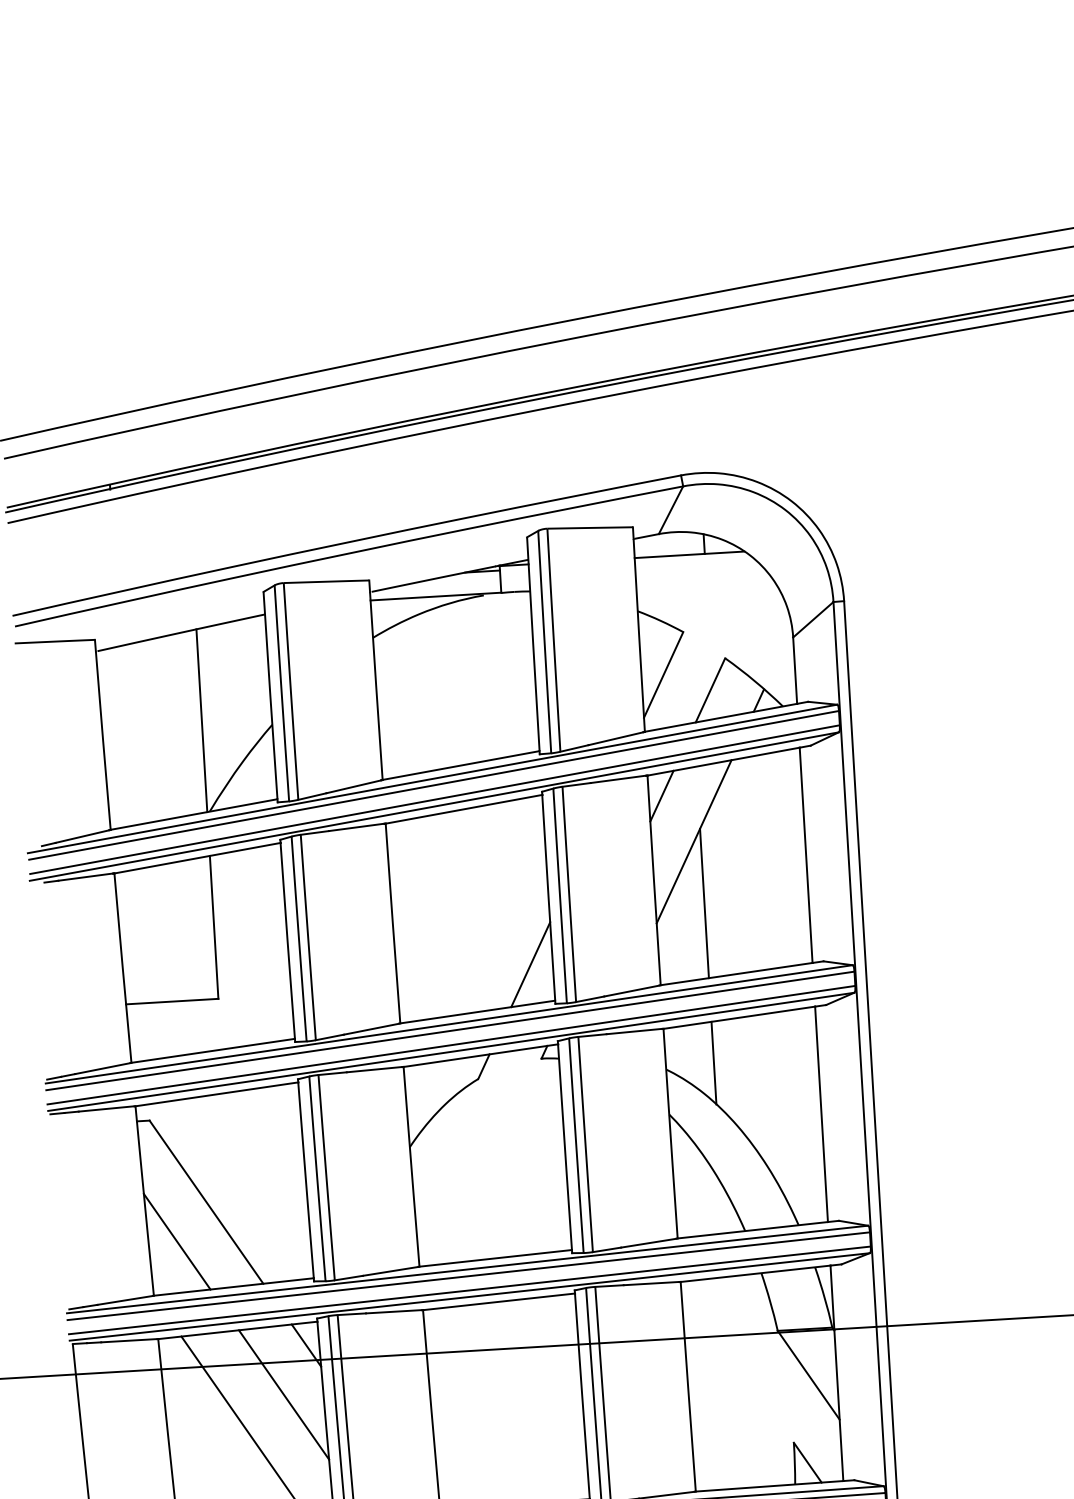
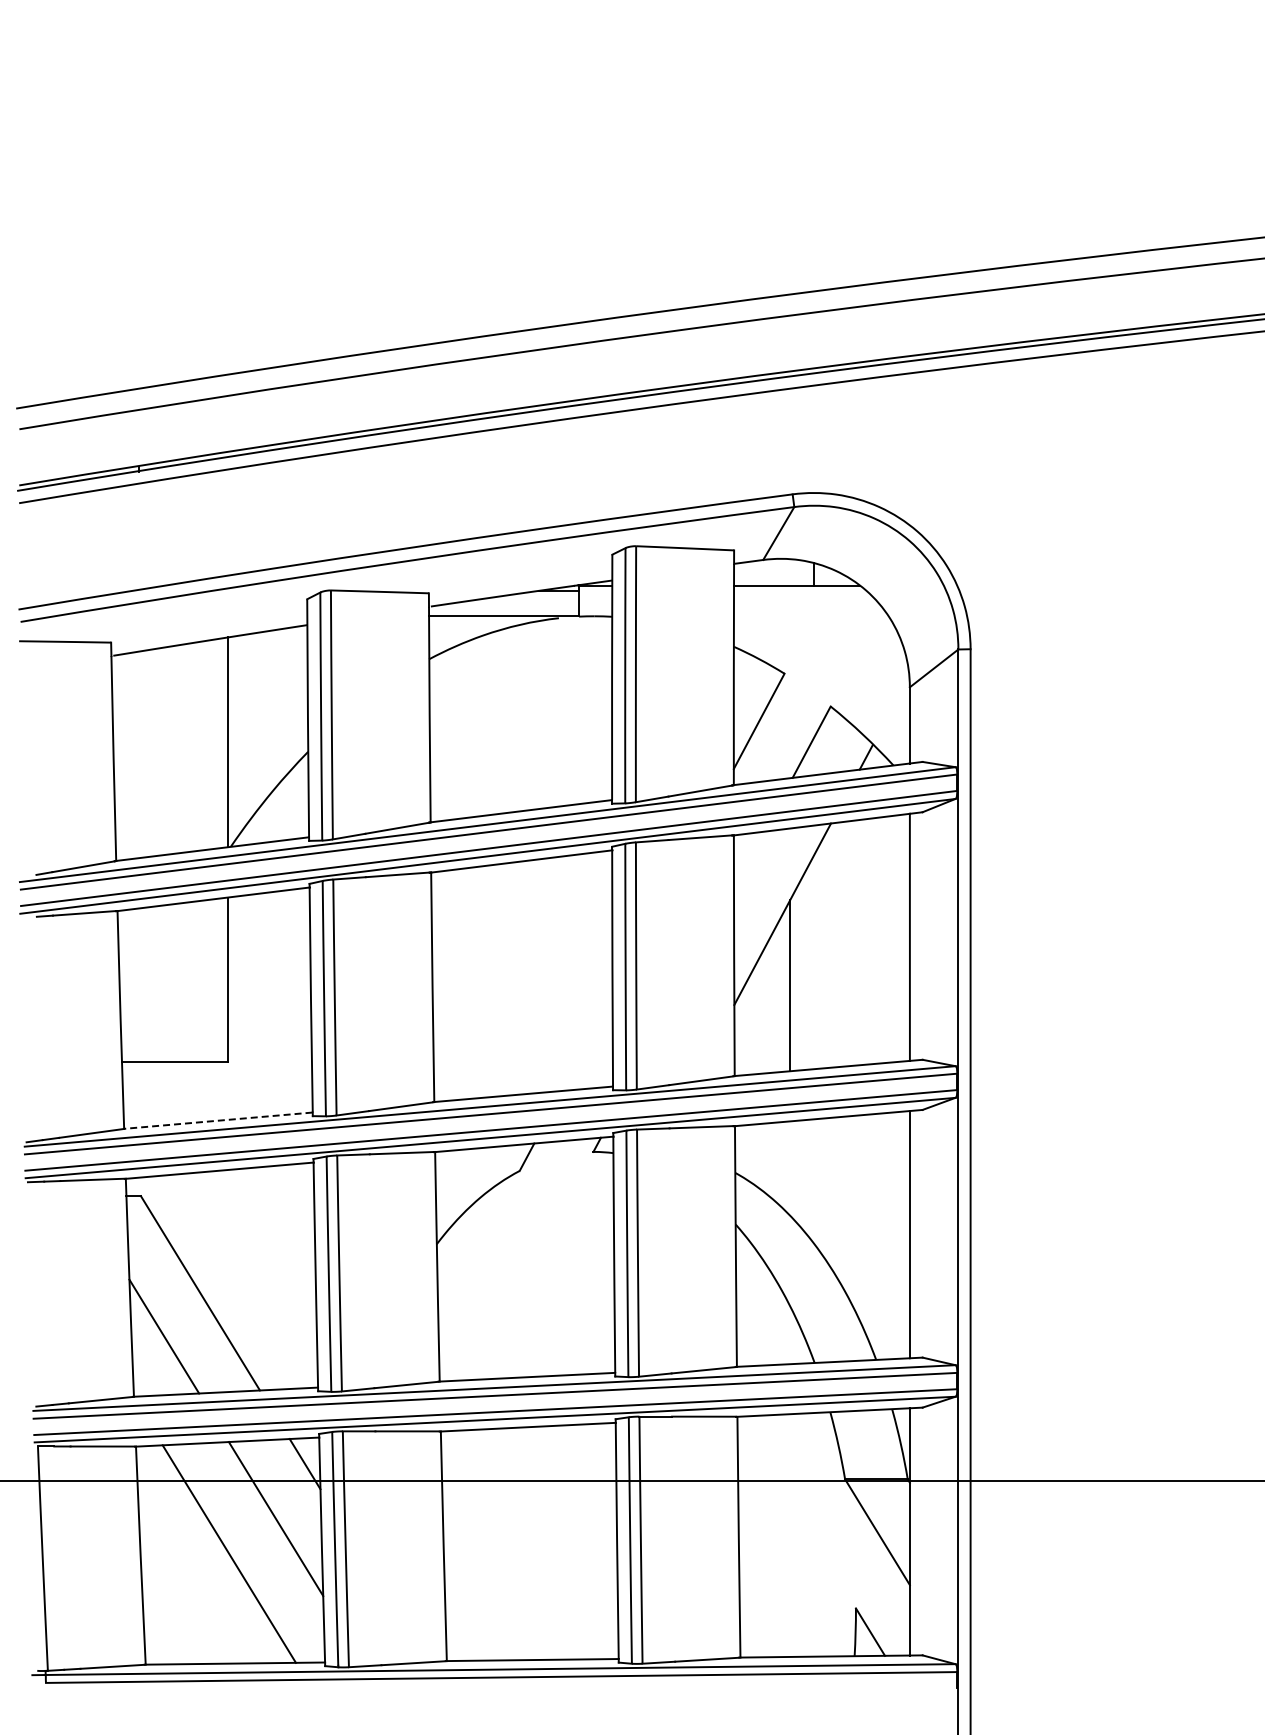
line: (662, 795) -> (749, 859), removed
line: (530, 964) -> (587, 1043), removed
line: (212, 1050) -> (217, 1120), solid -> dashed
line: (714, 1062) -> (790, 1168), removed

